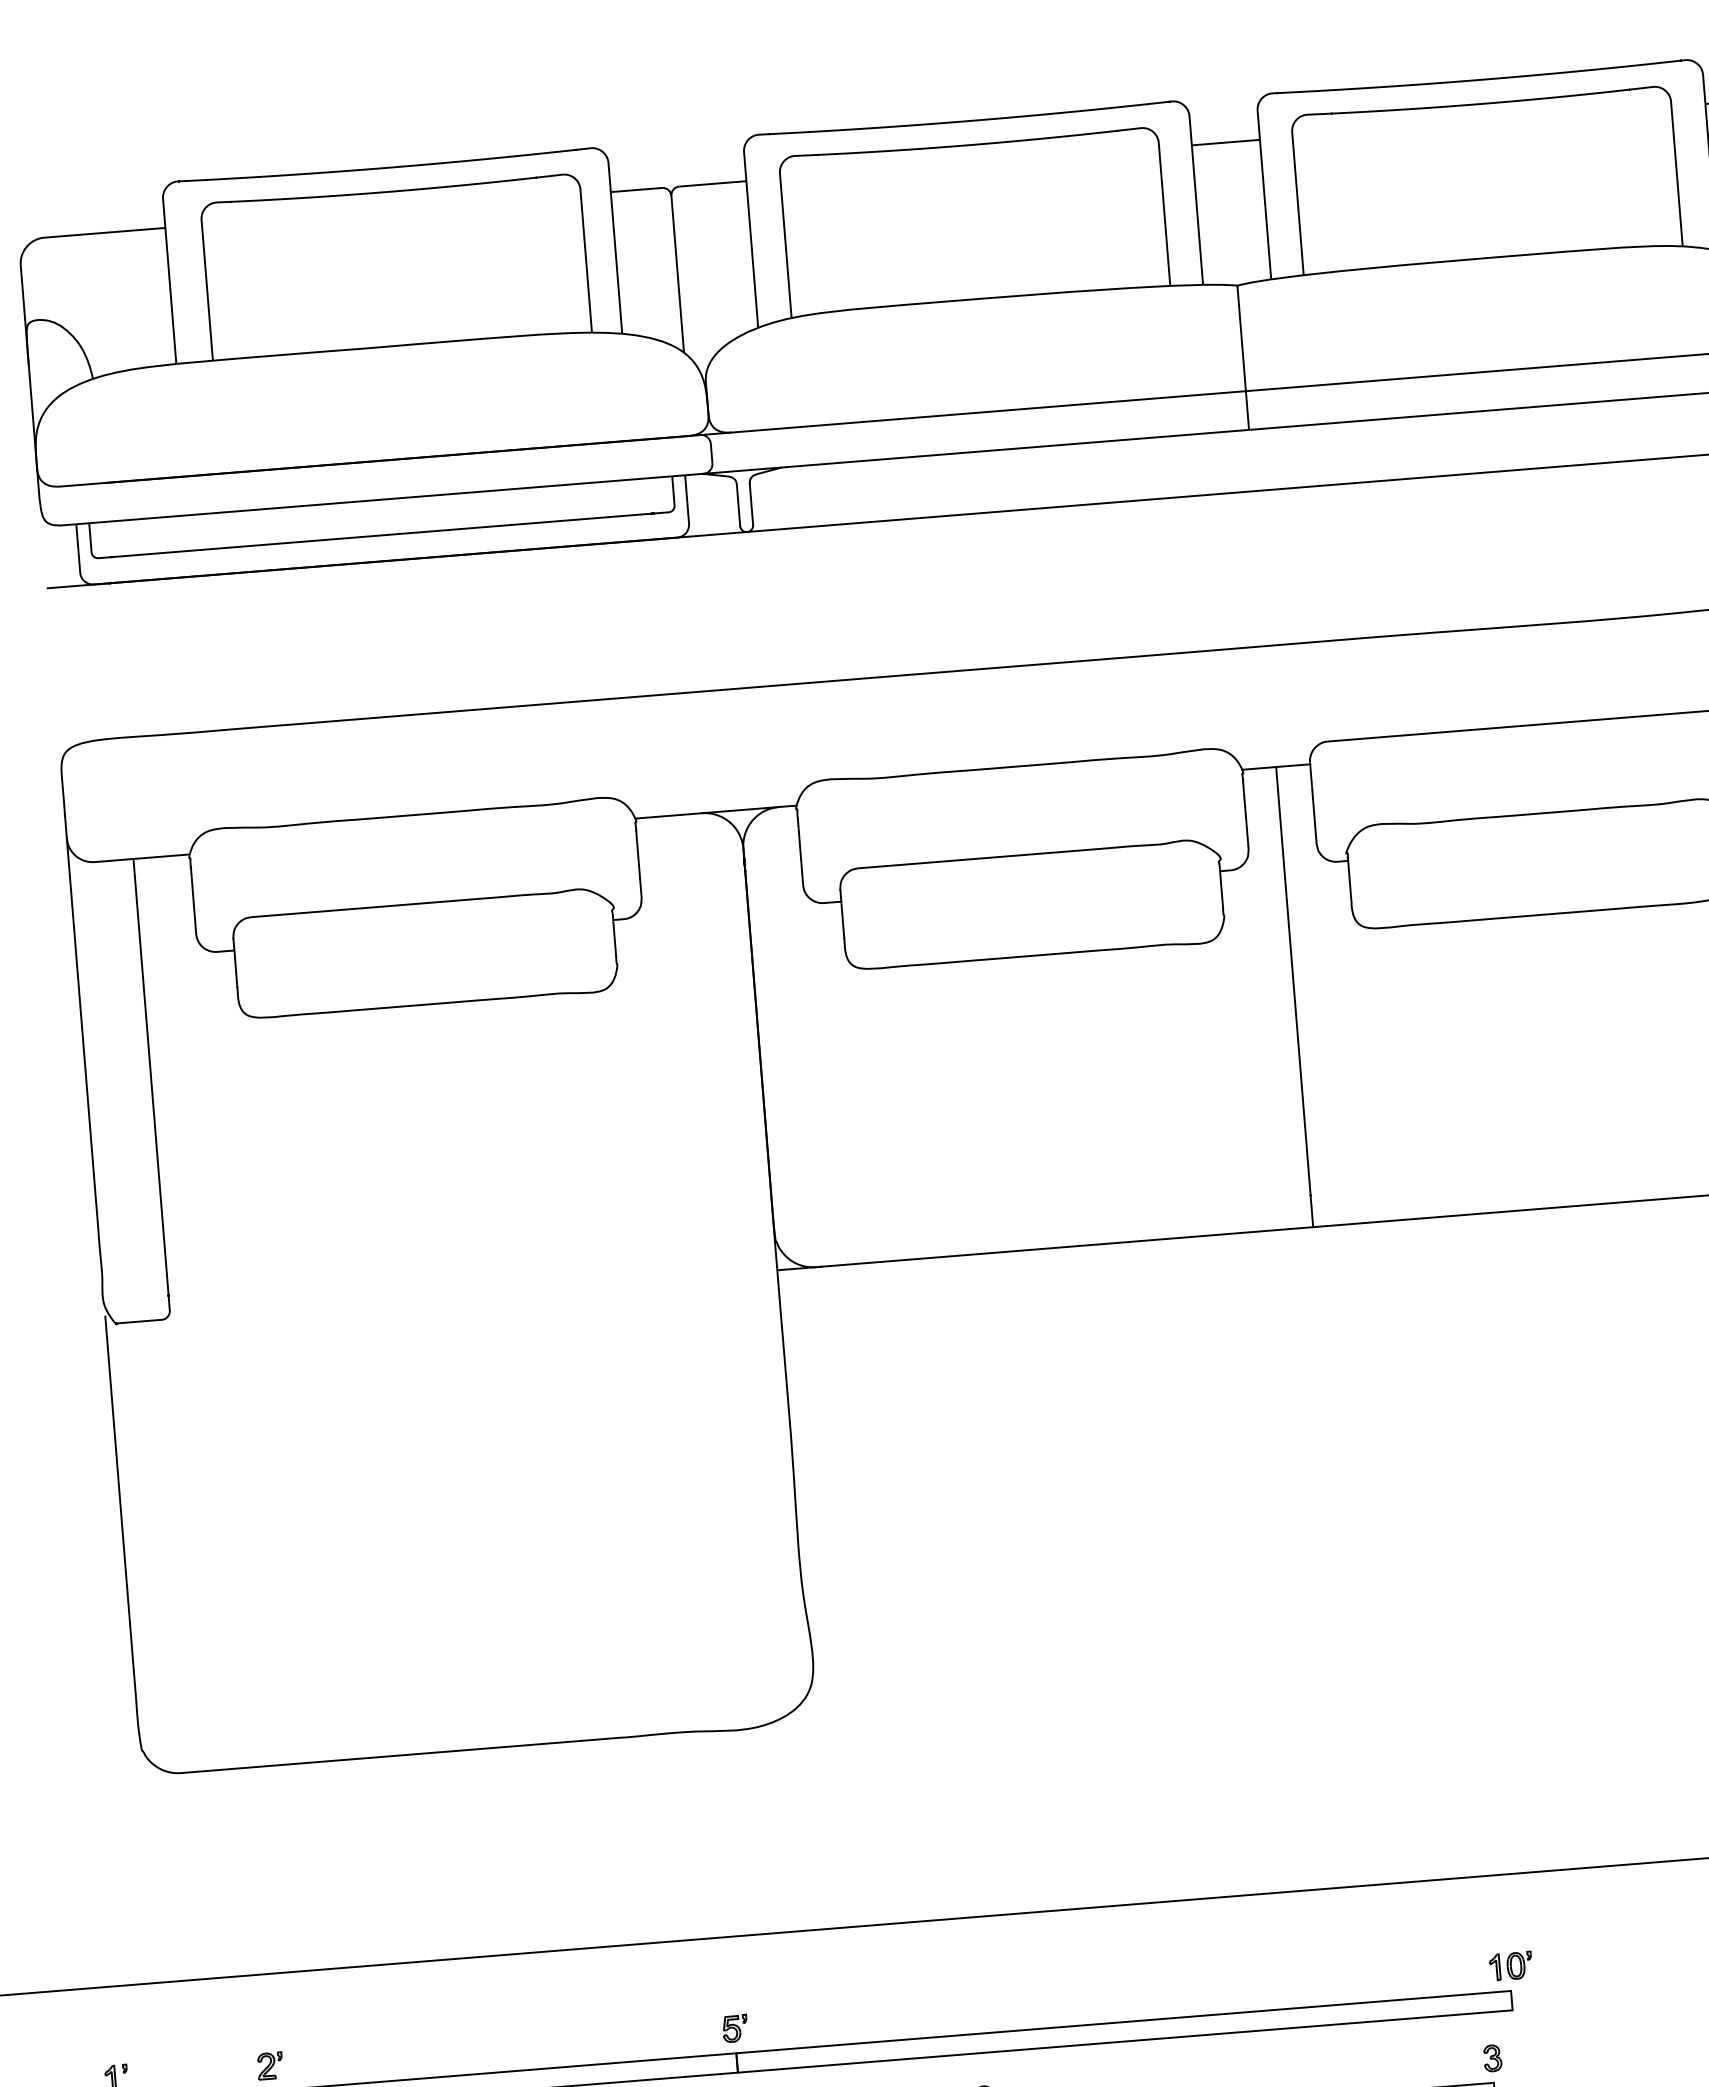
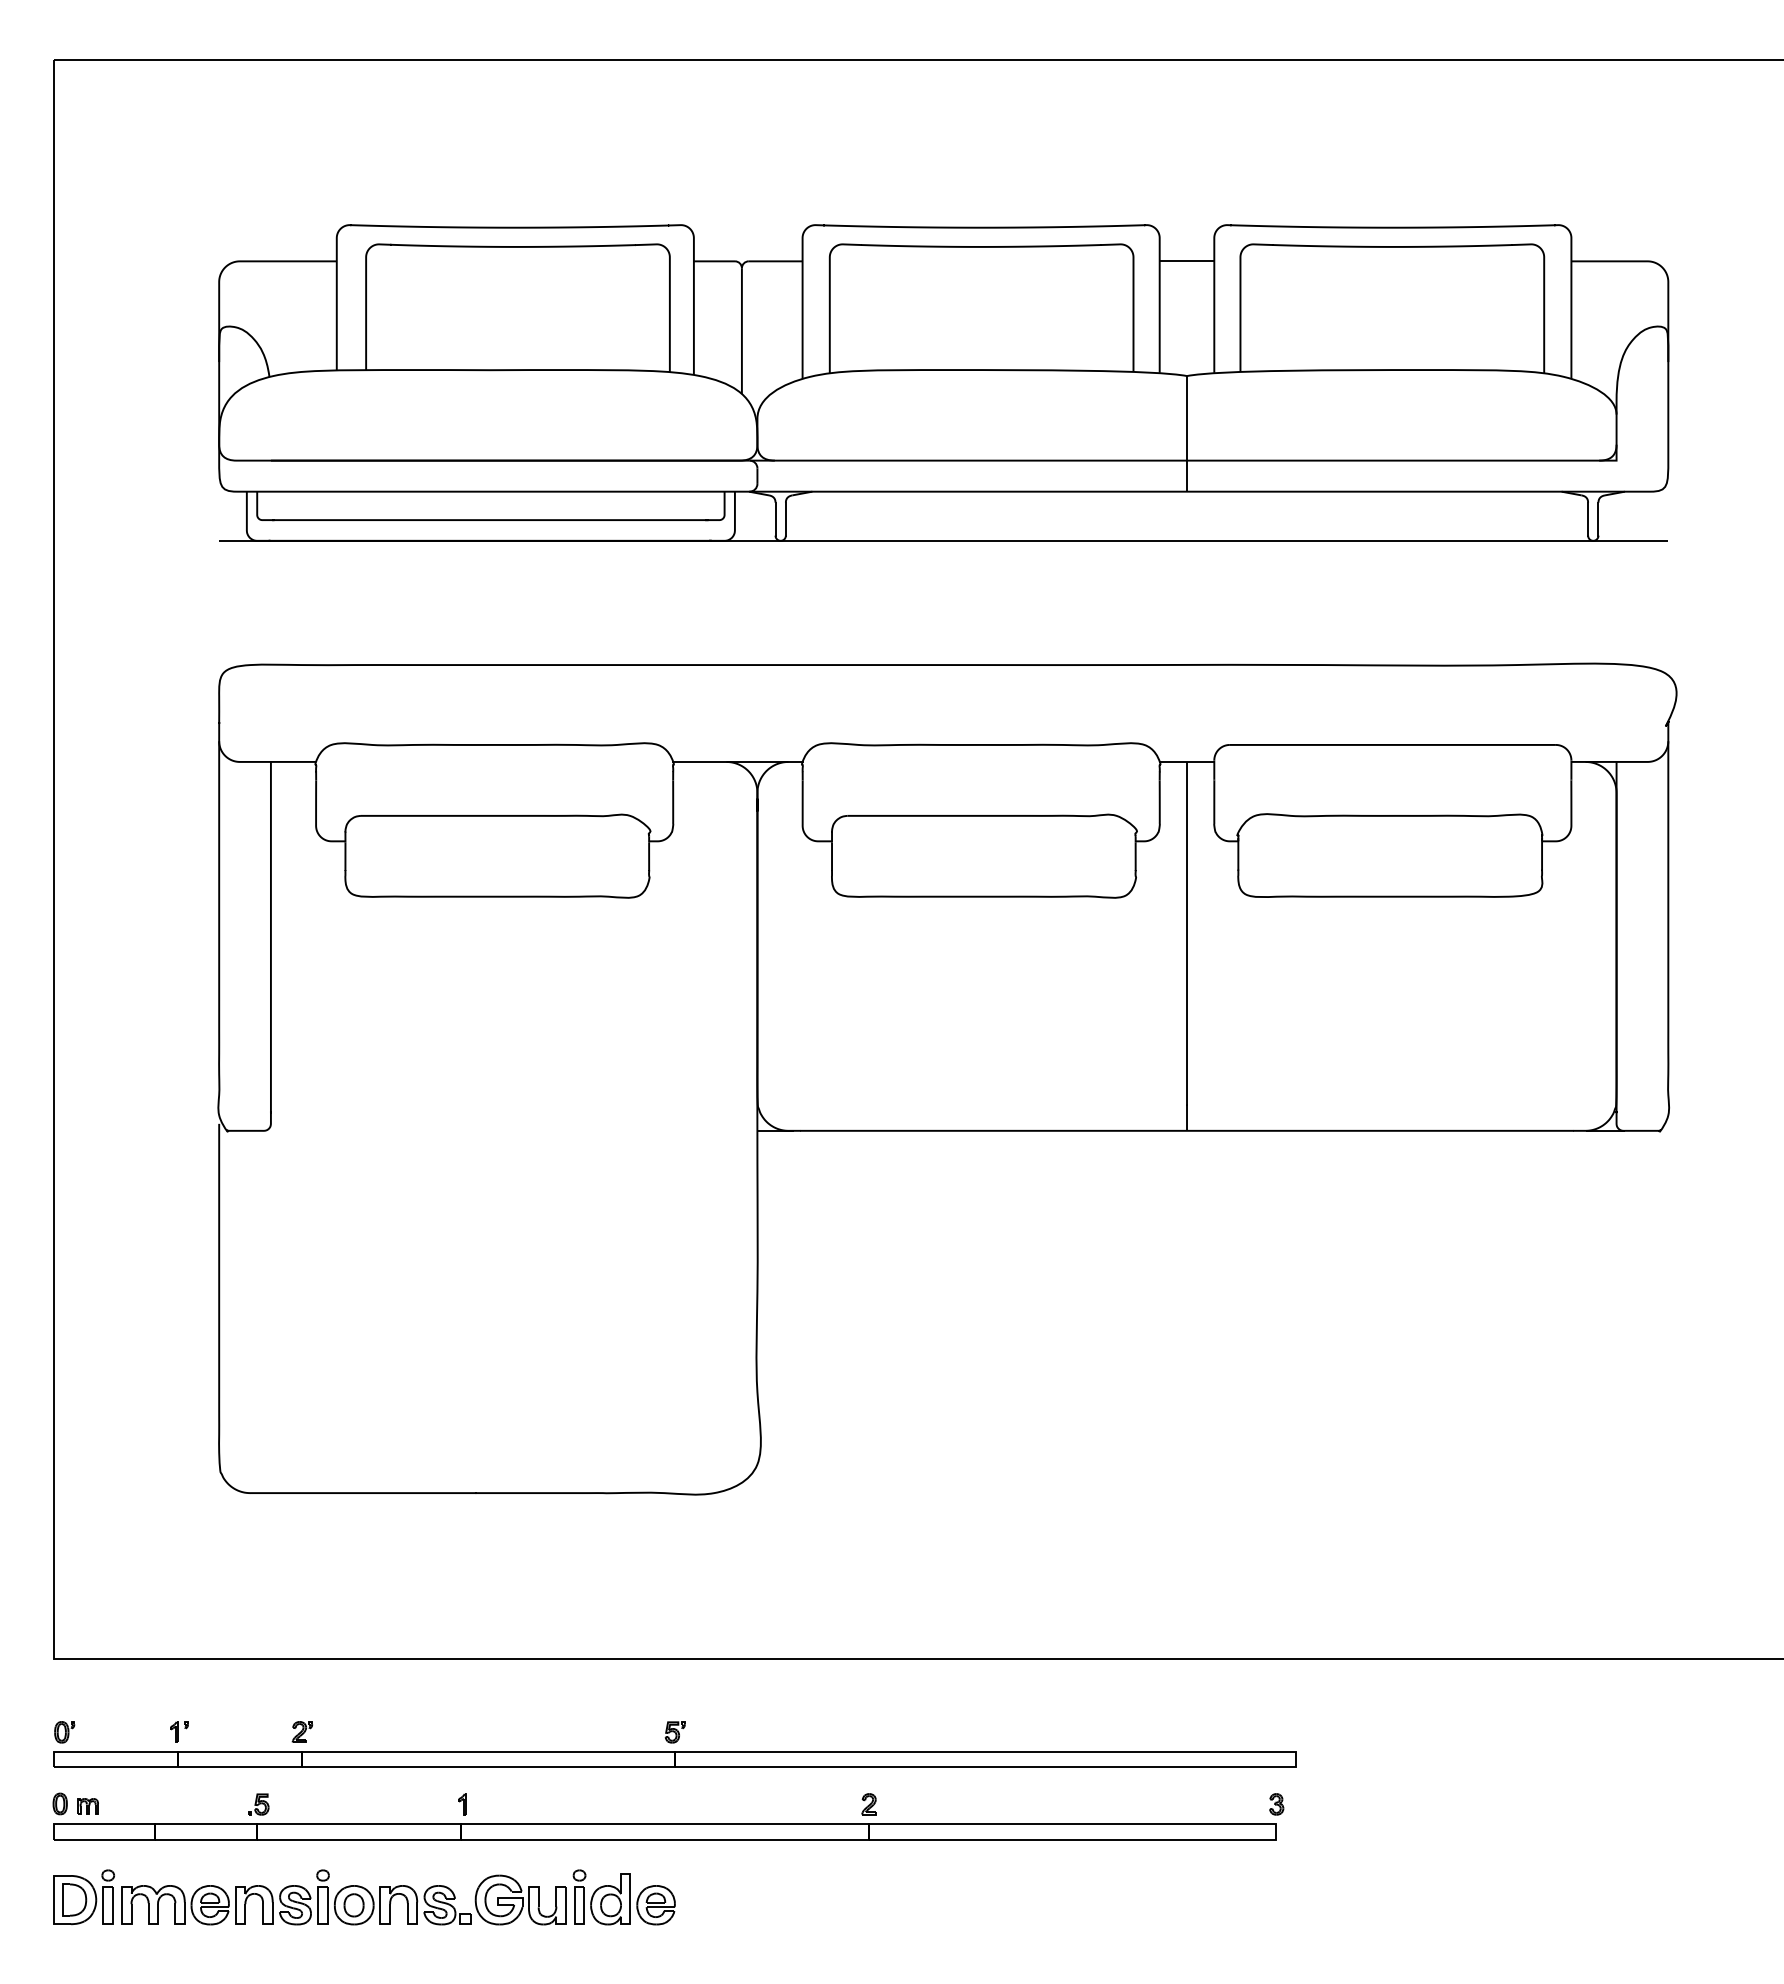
part: (1511, 1966) -> (1297, 1732), removed

